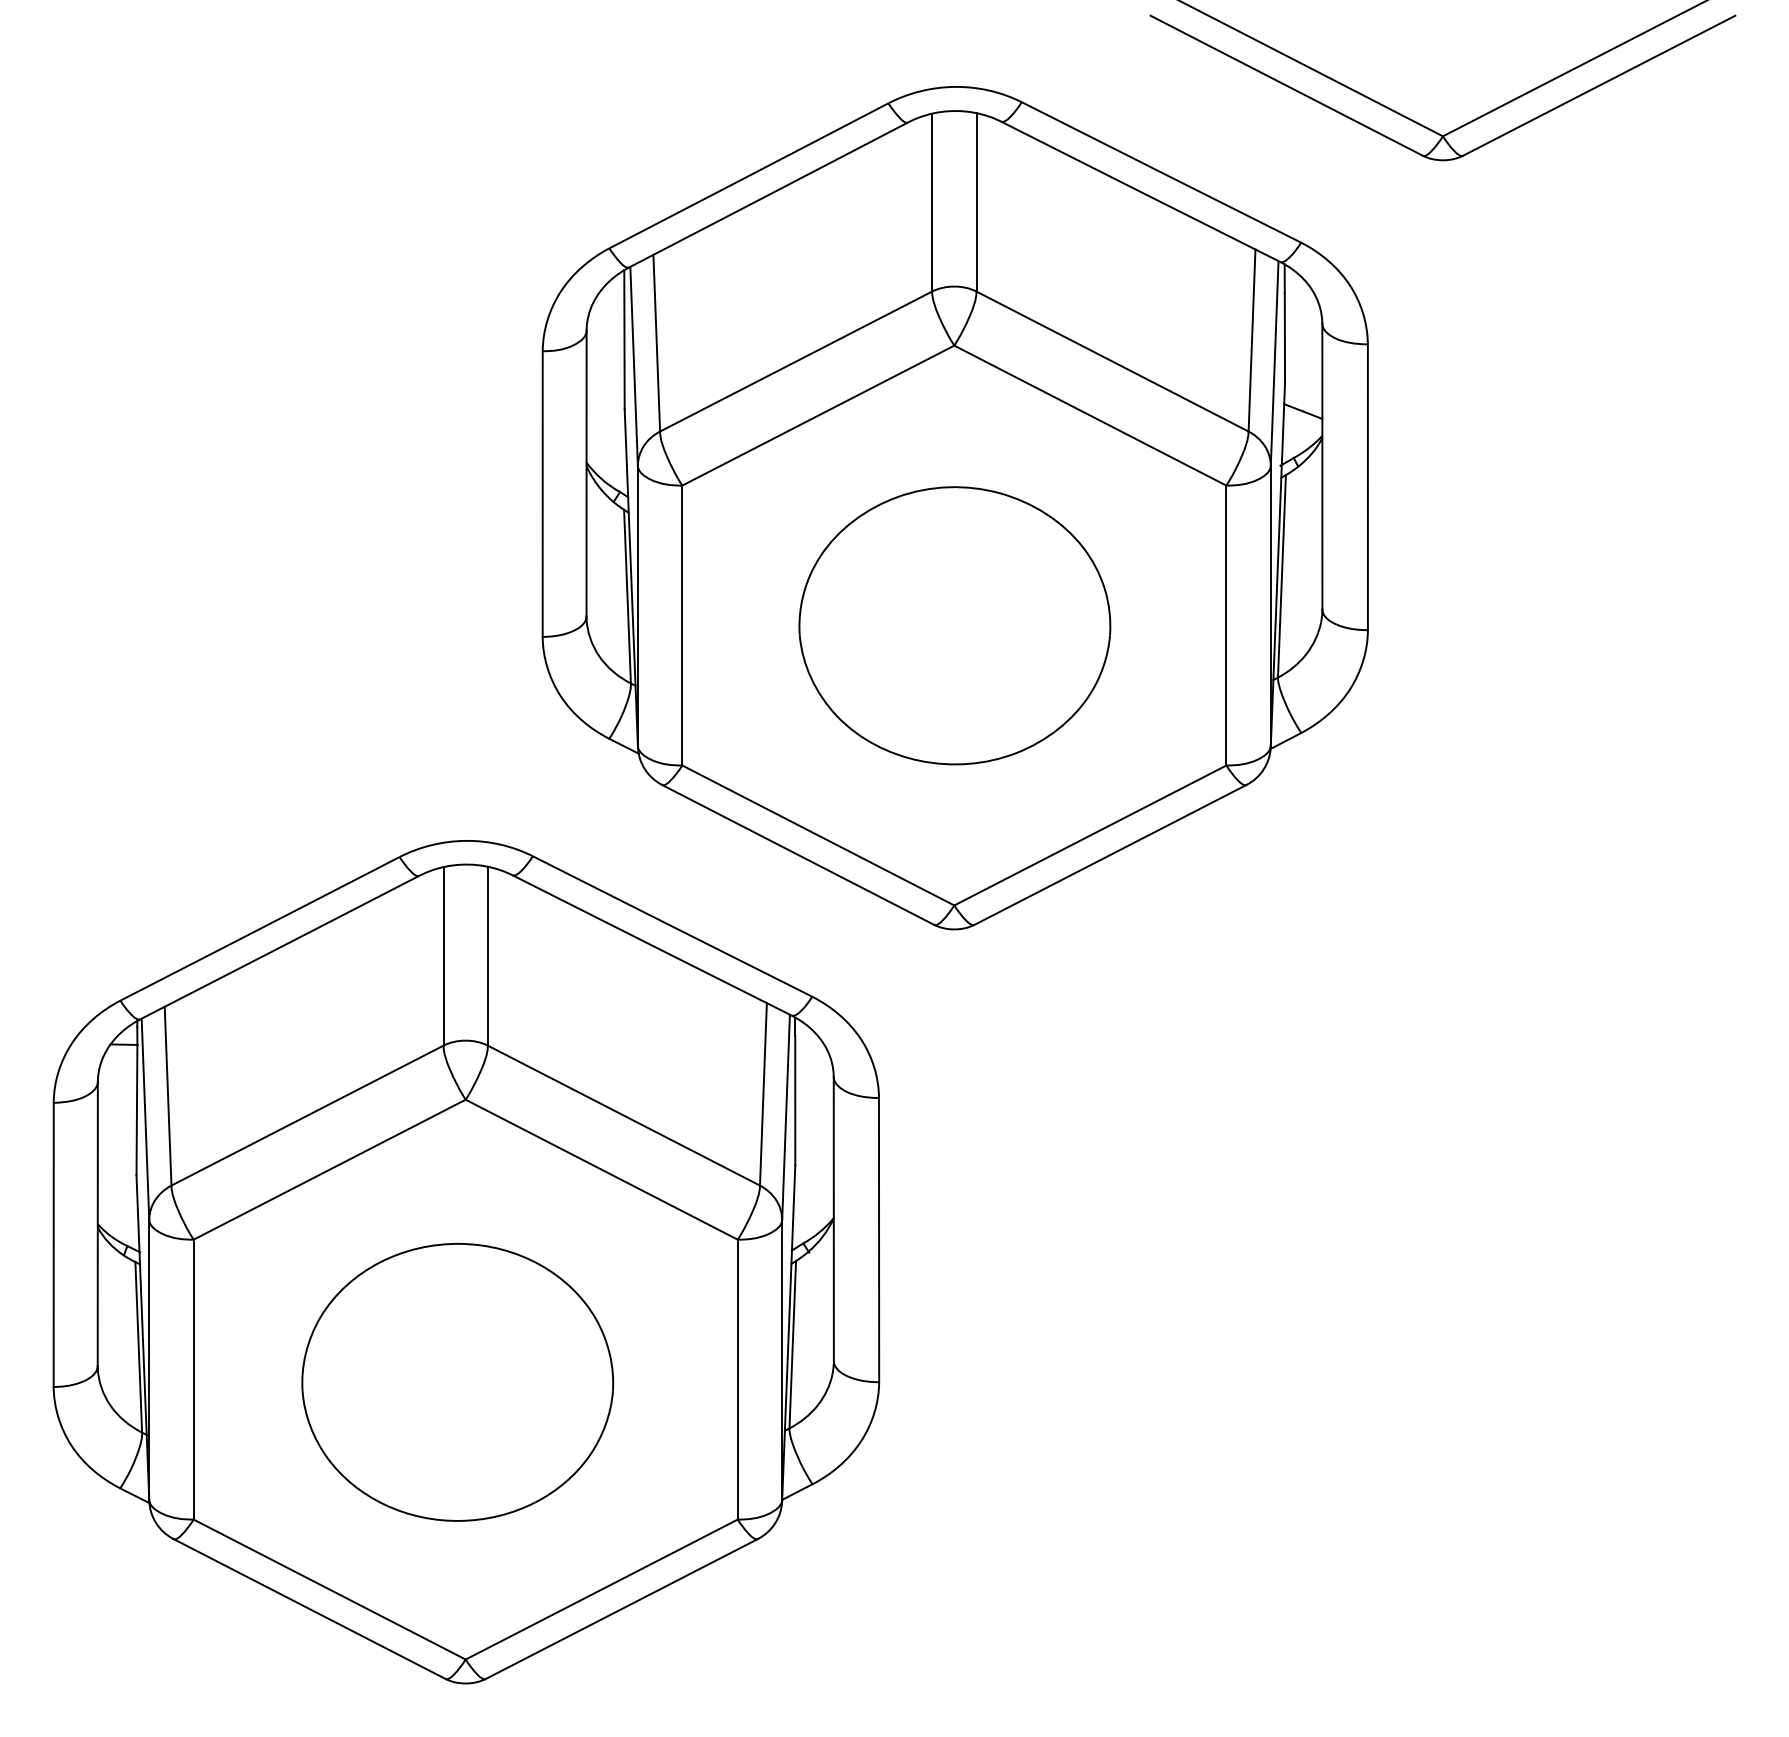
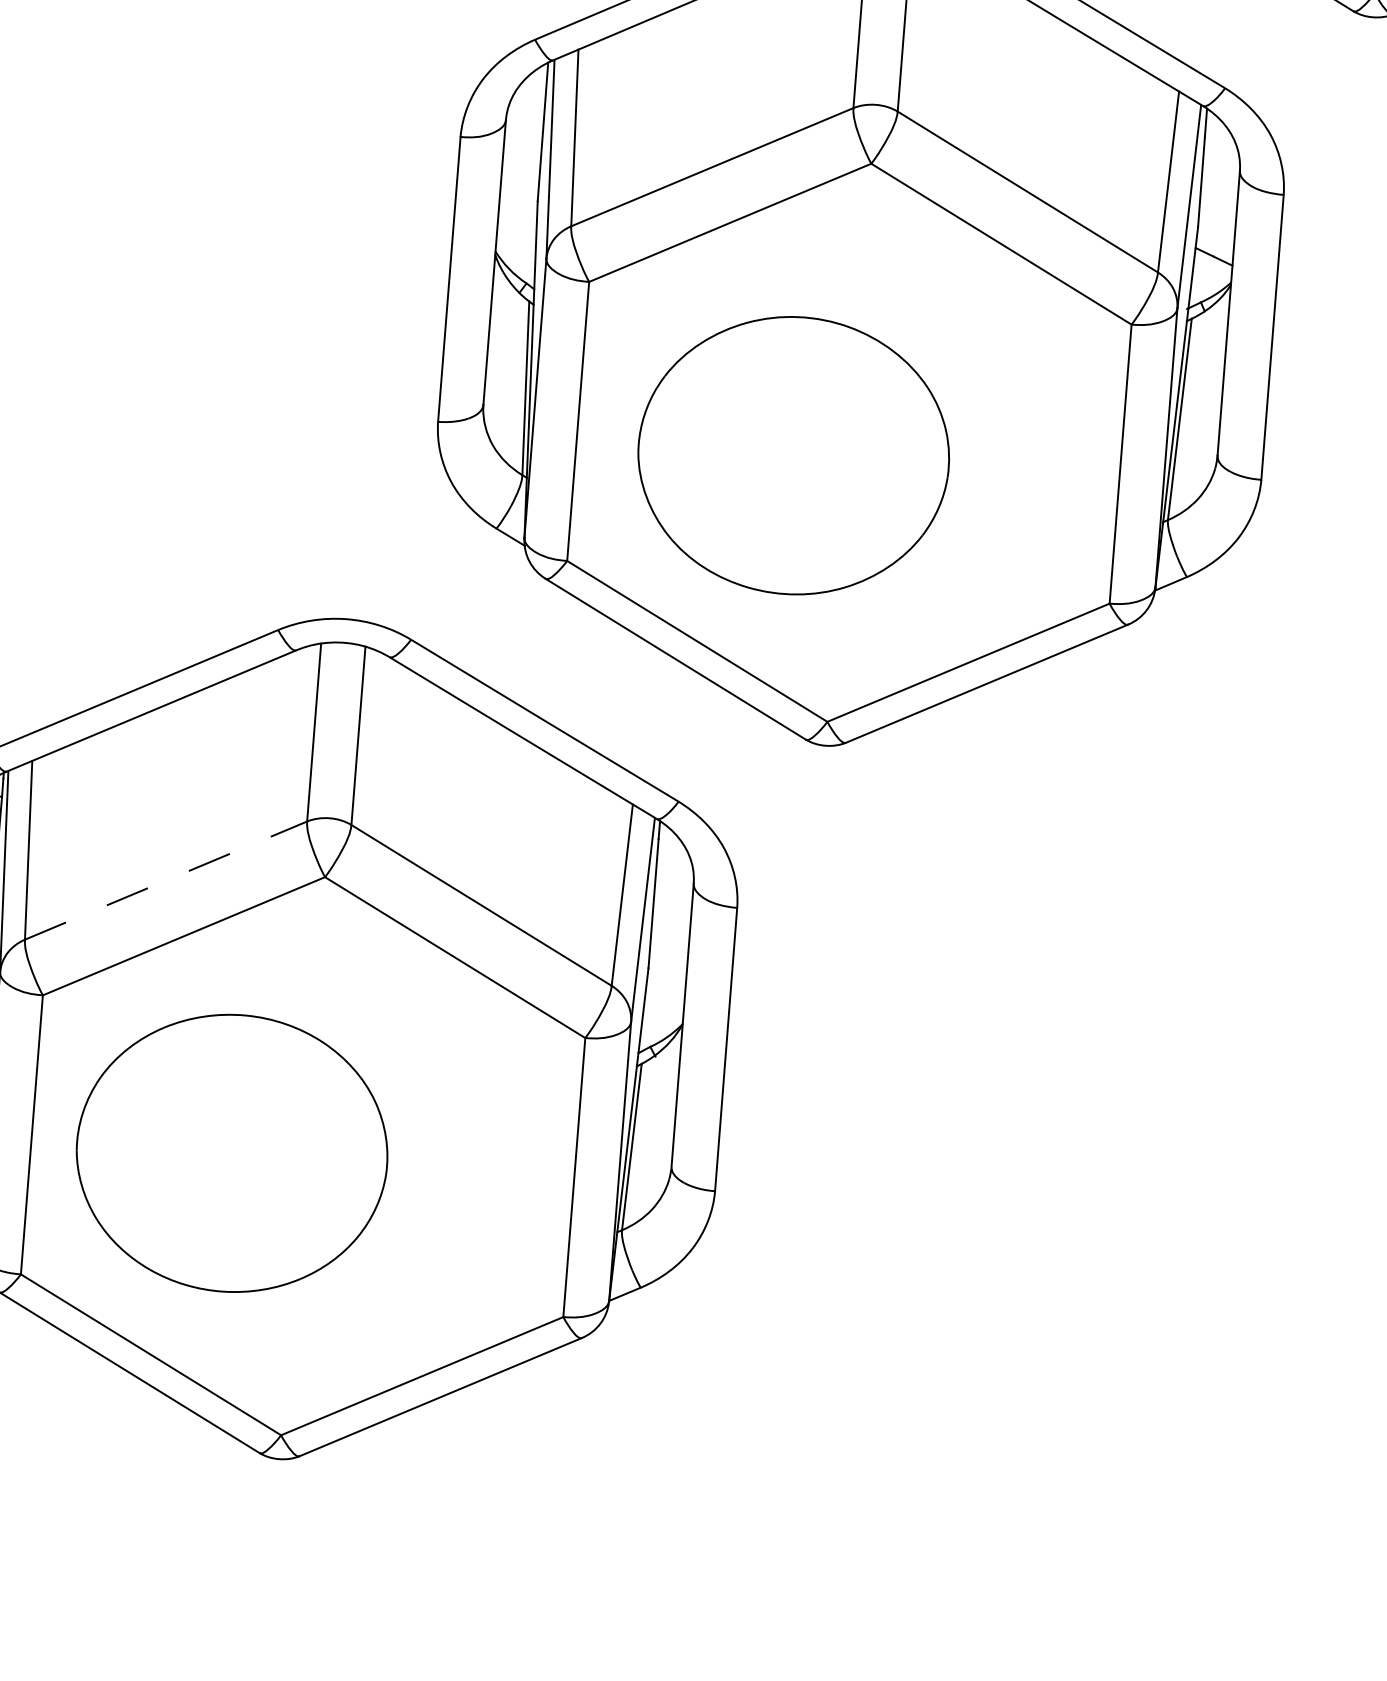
part: (954, 625) -> (793, 455), moved
line: (307, 1115) -> (166, 880), solid -> dashed
part: (457, 1382) -> (231, 1153), moved

